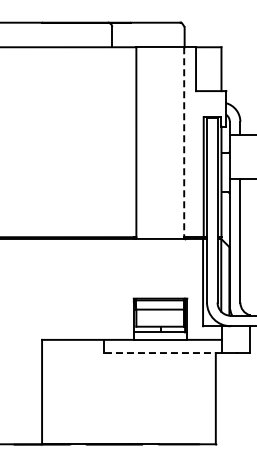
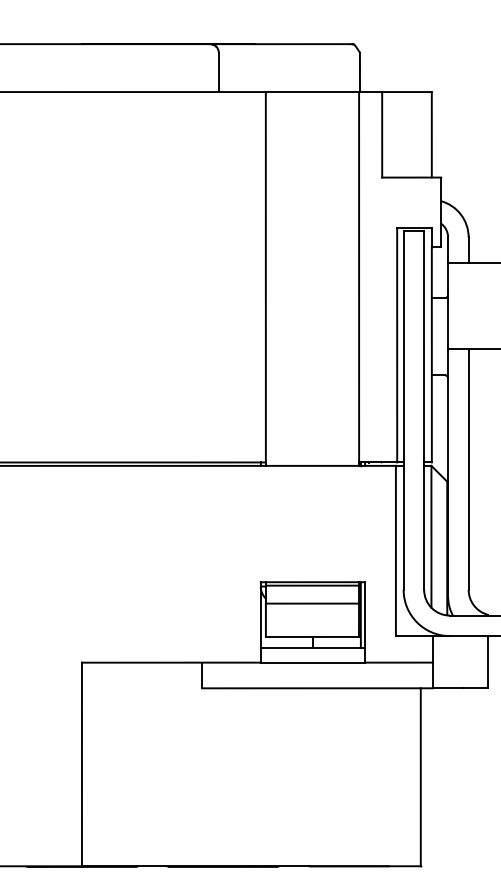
line: (184, 142) -> (359, 277), dashed -> solid
line: (162, 353) -> (316, 689), dashed -> solid

